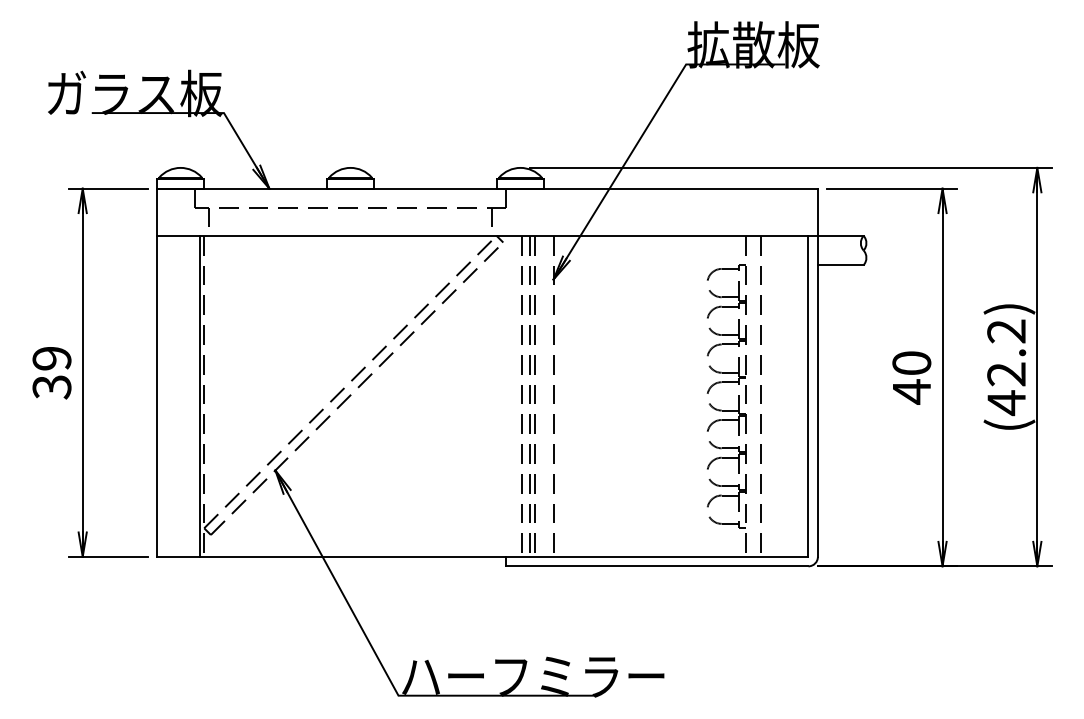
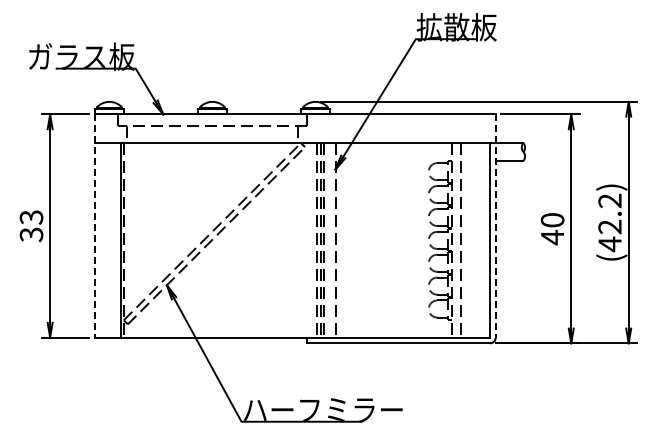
text: (51, 358) -> (31, 217), 39 -> 33
line: (157, 373) -> (95, 226), solid -> dashed
line: (817, 373) -> (495, 226), solid -> dashed

